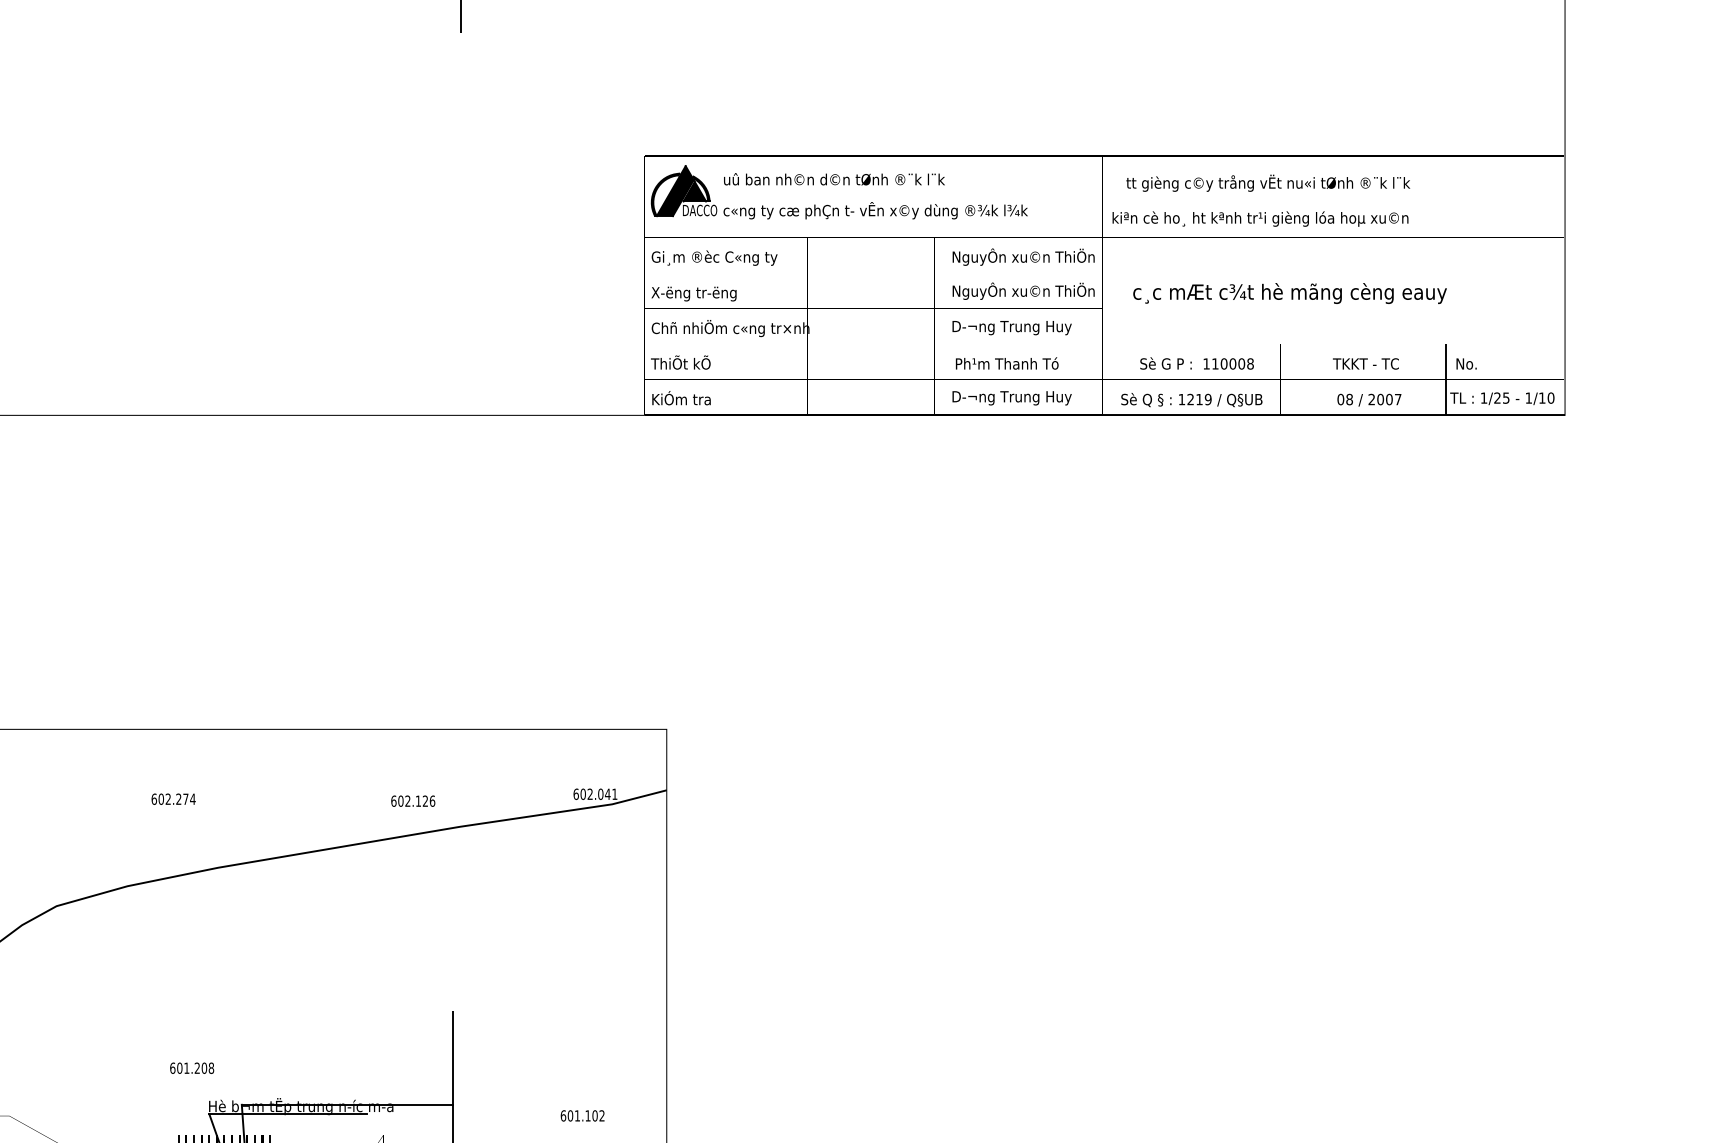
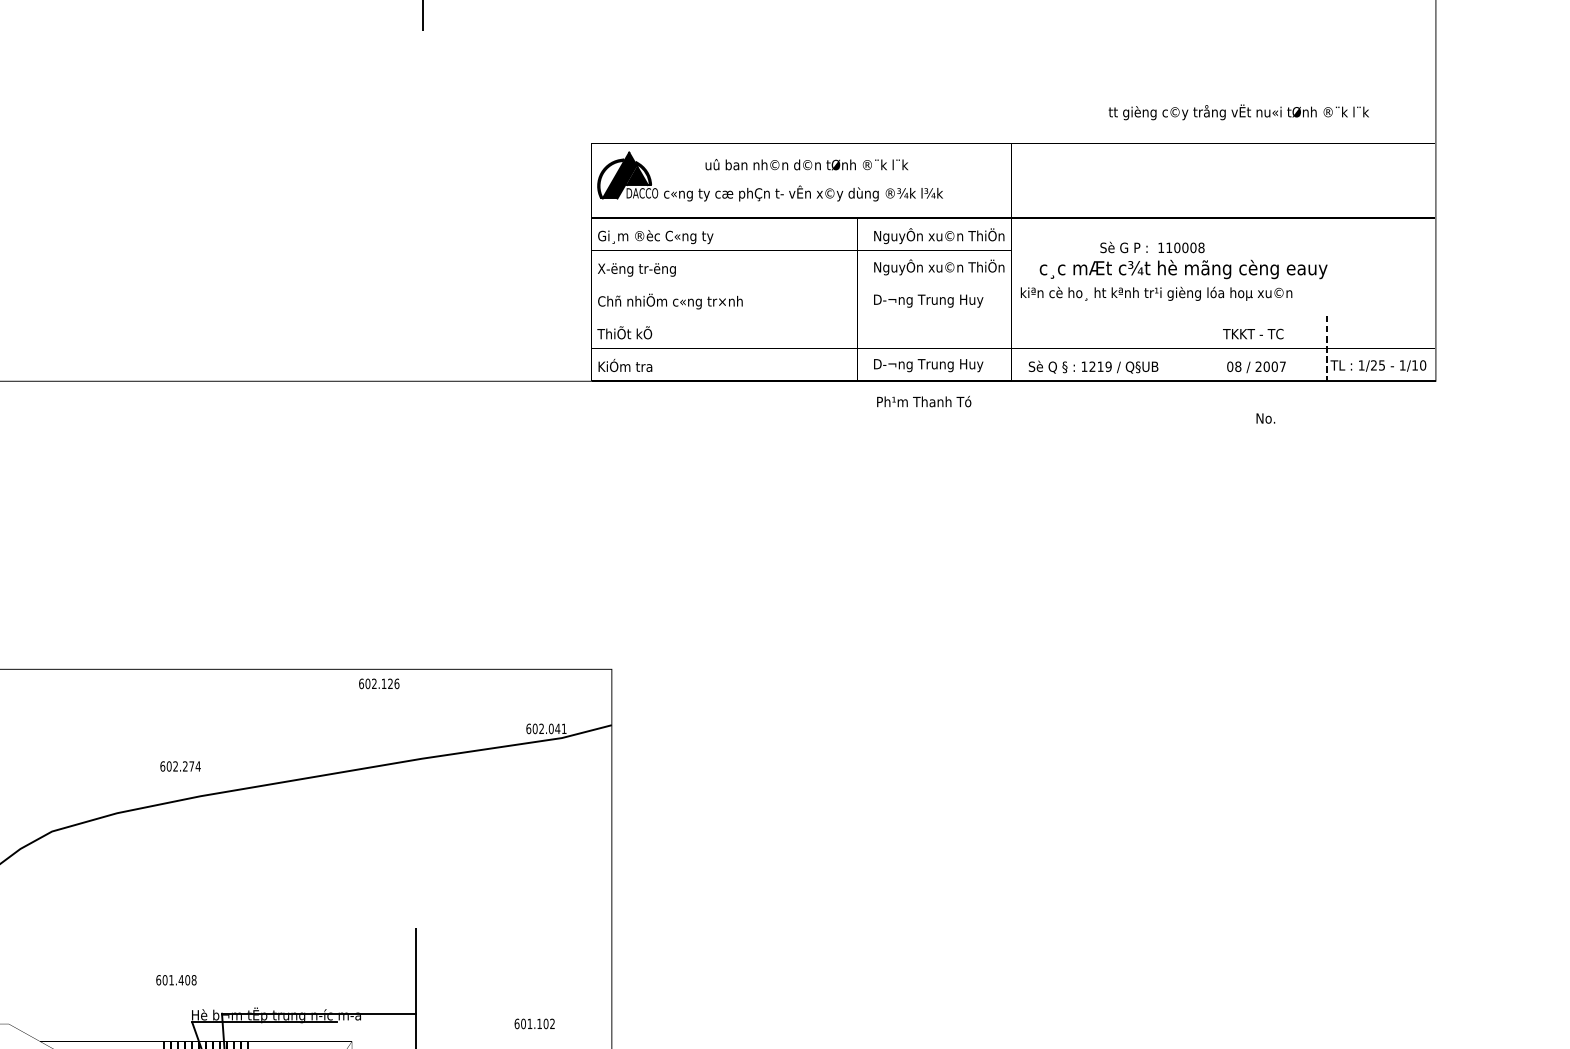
text: (834, 179) -> (807, 164), moved
text: (1268, 182) -> (1239, 111), moved
text: (1260, 218) -> (1156, 293), moved
text: (1007, 363) -> (924, 401), moved
text: (1196, 363) -> (1151, 247), moved
text: (1466, 363) -> (1265, 418), moved
line: (1445, 379) -> (1326, 348), solid -> dashed
text: (173, 798) -> (180, 765), moved
text: (413, 800) -> (379, 683), moved
text: (197, 1067) -> (181, 979), 601.208 -> 601.408

